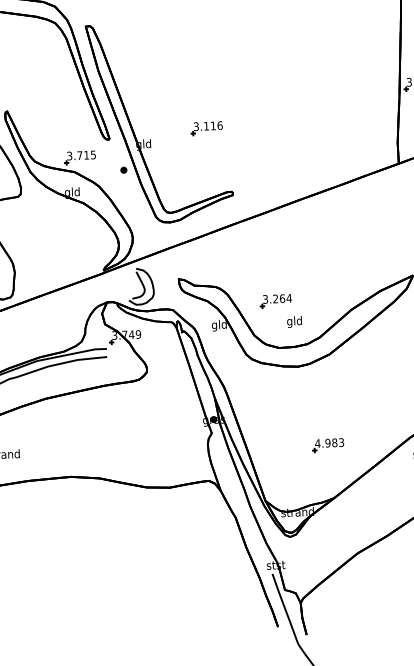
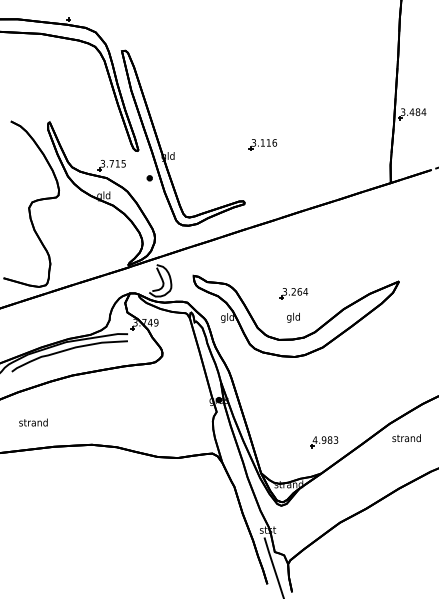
part: (206, 128) -> (262, 144), moved
part: (275, 300) -> (293, 293), moved
part: (328, 445) -> (324, 442), moved

